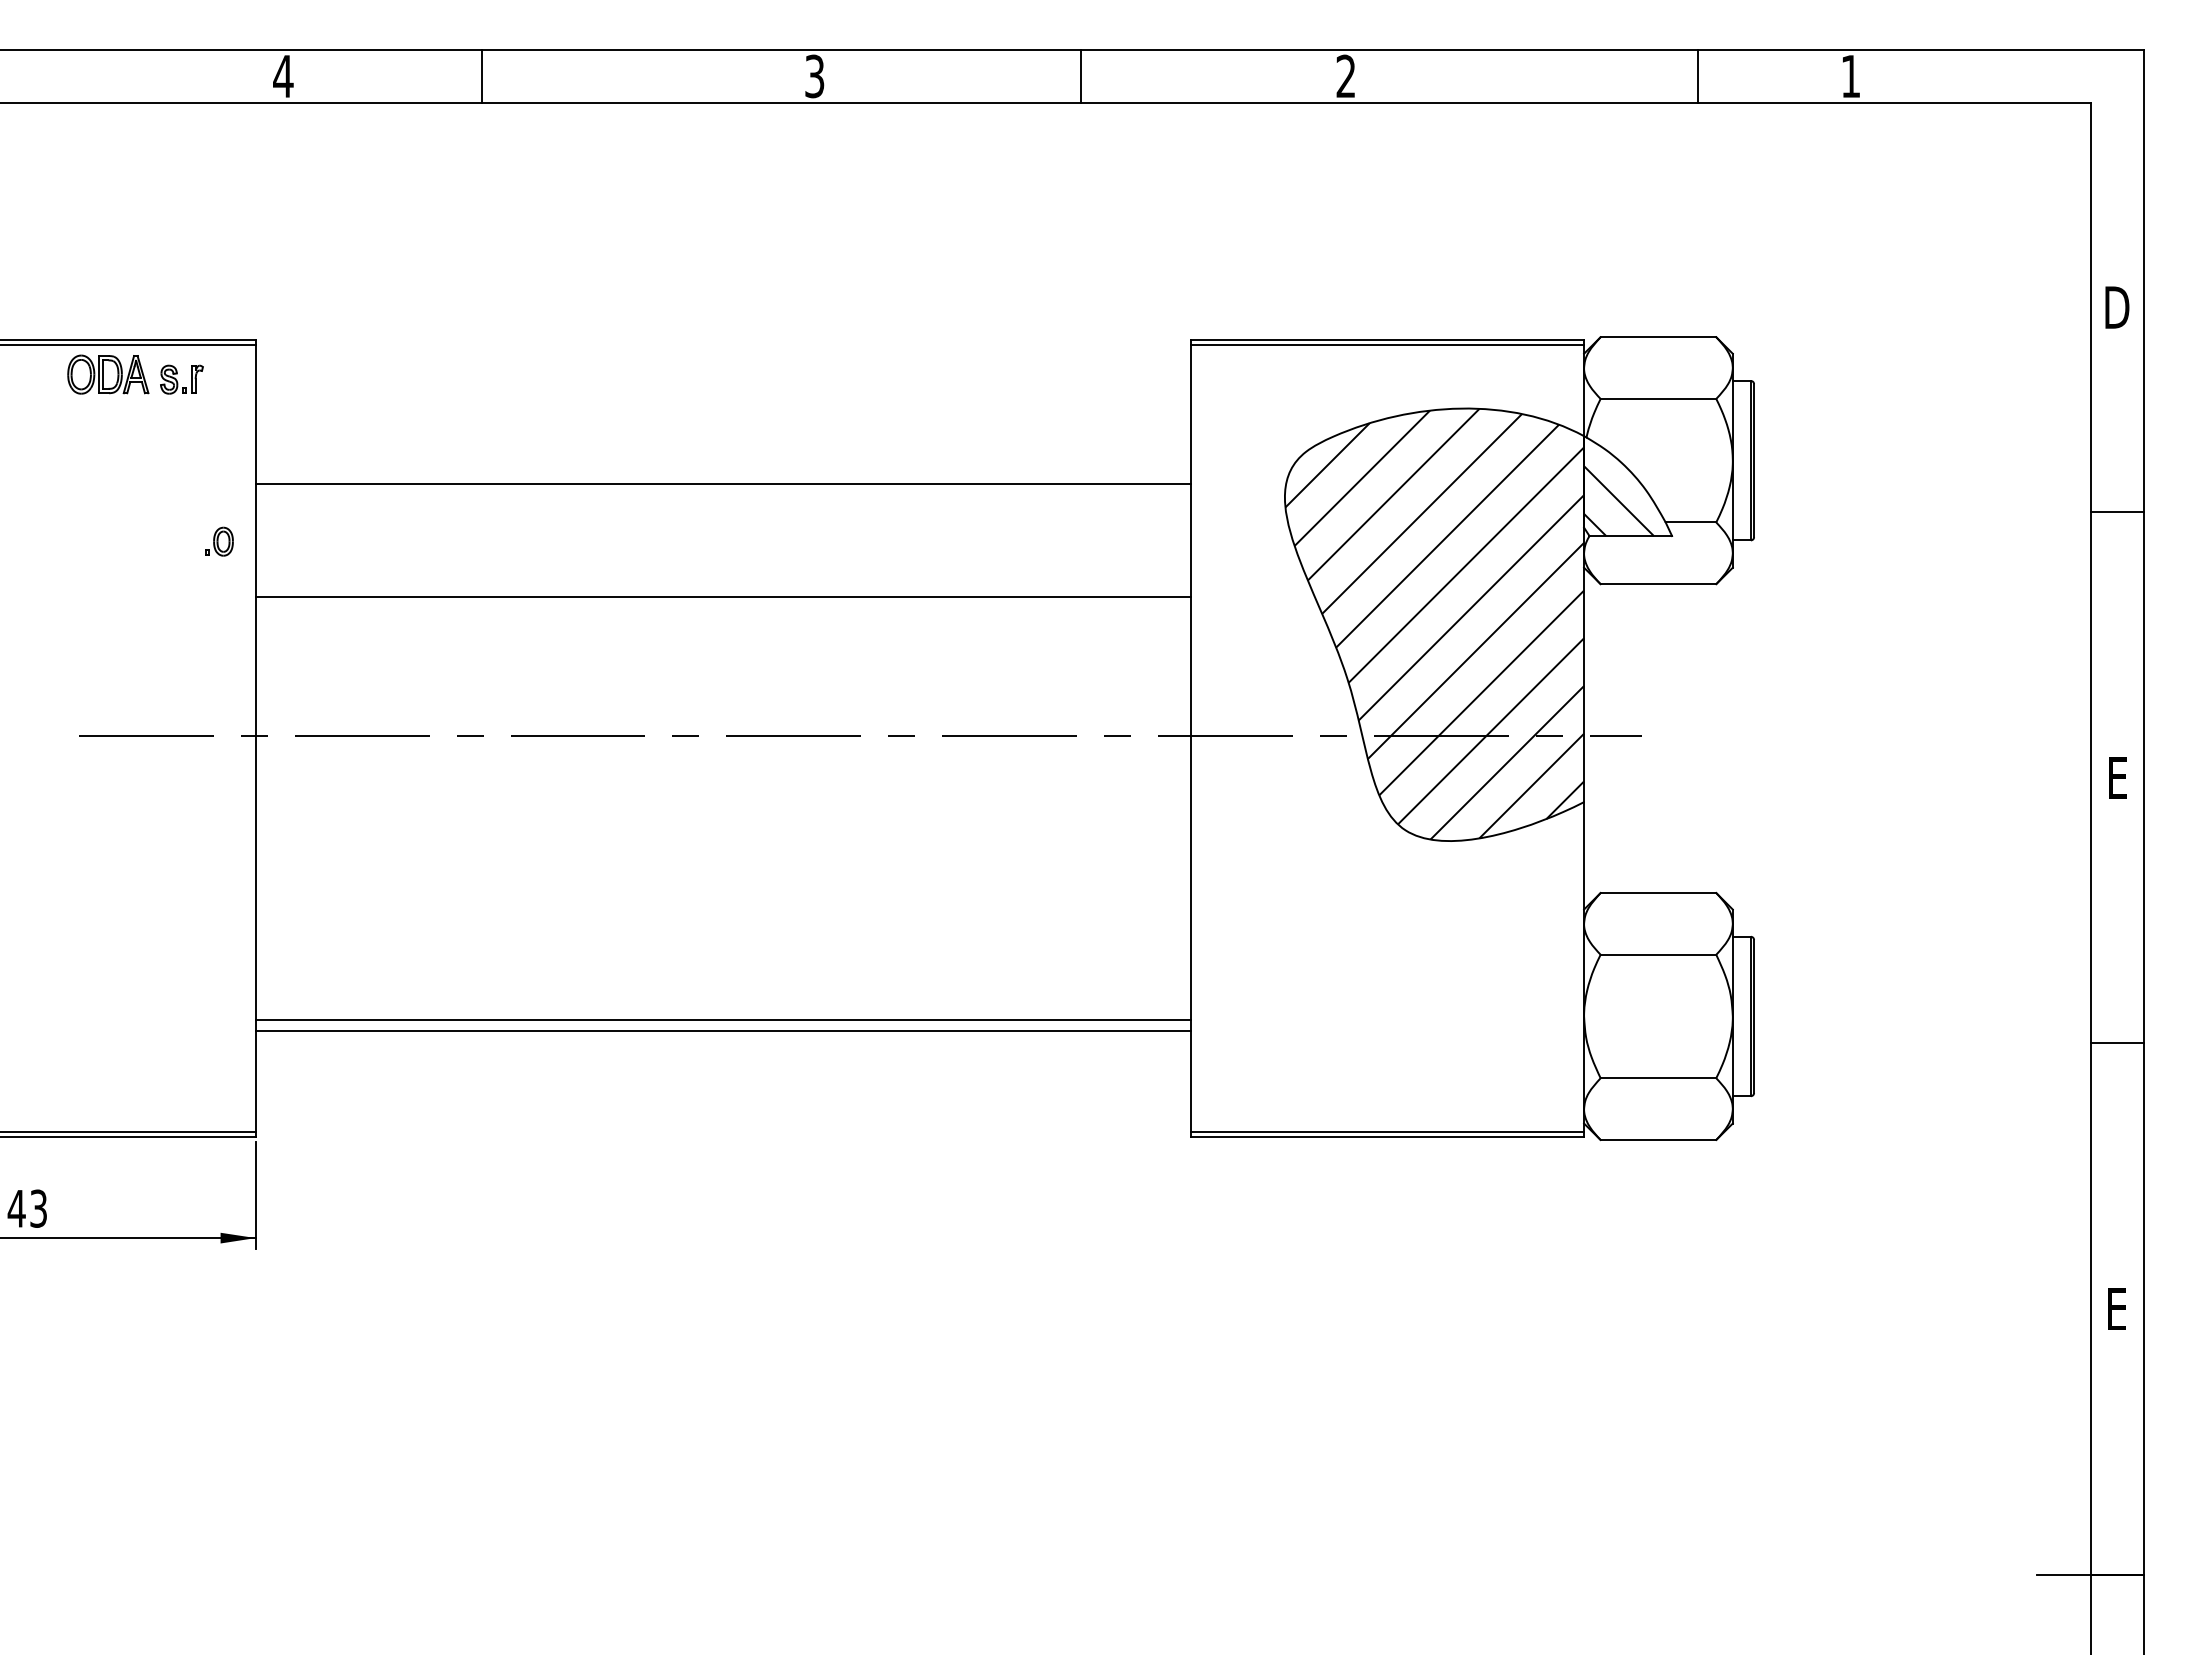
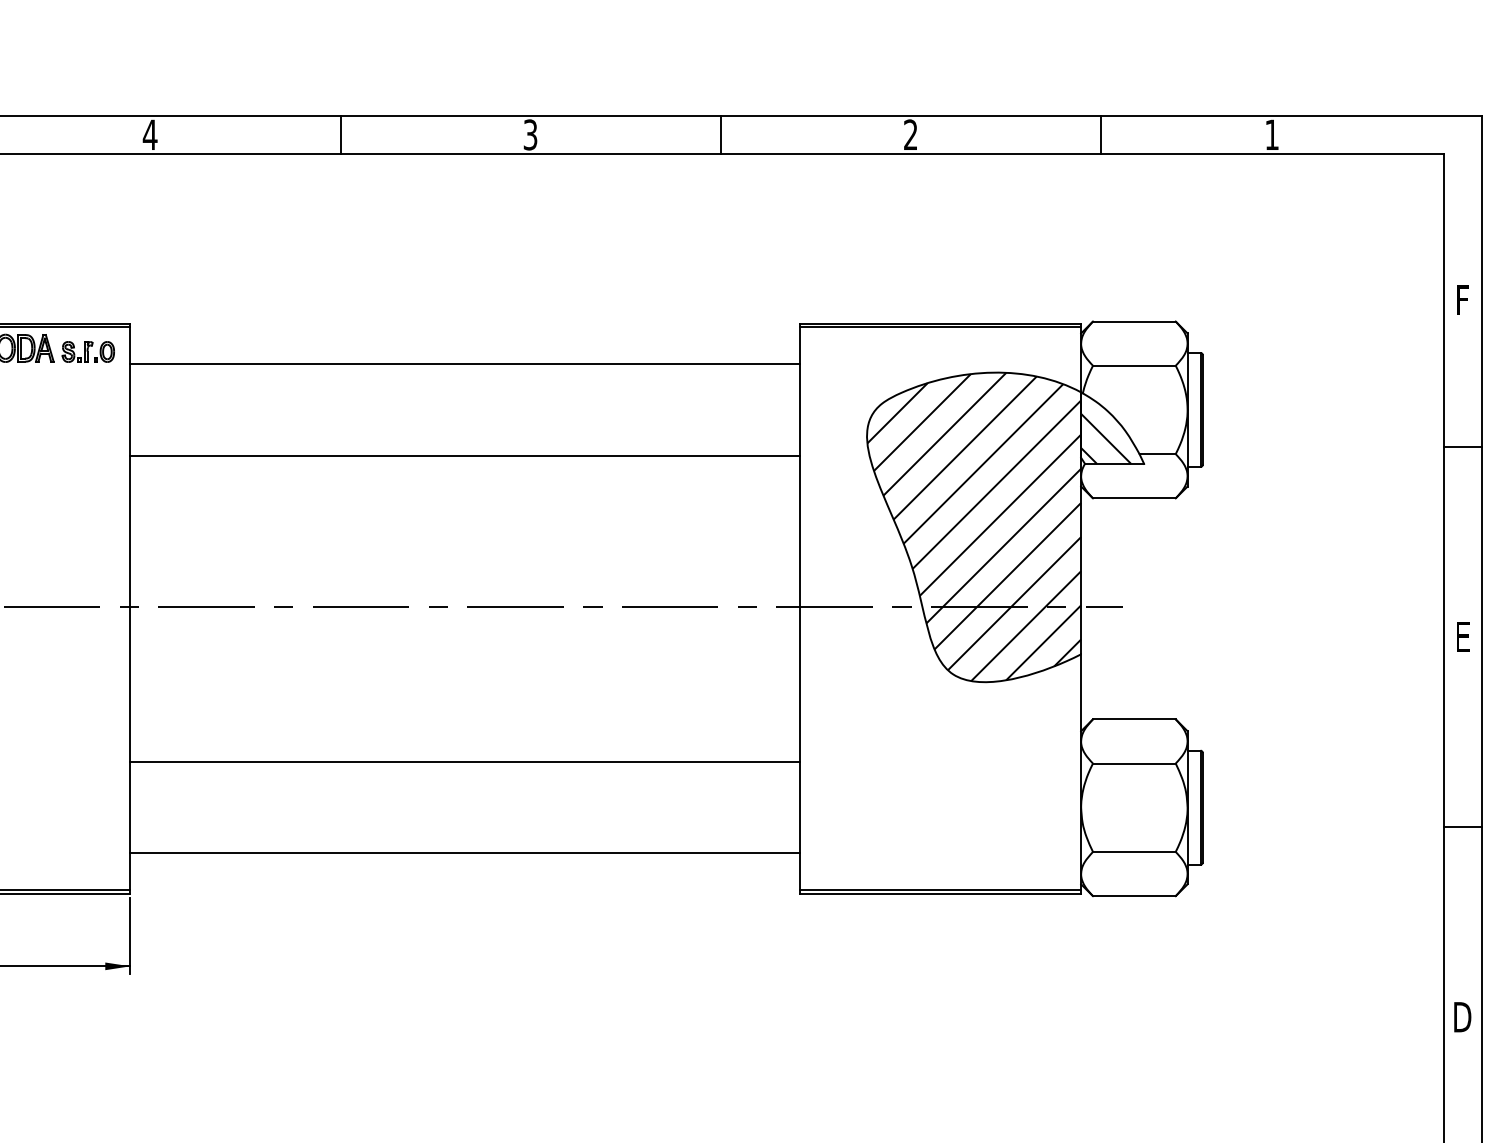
line: (481, 75) -> (340, 134), moved
line: (1698, 75) -> (1101, 134), moved
text: (2117, 307) -> (1462, 300), D -> F
line: (722, 483) -> (464, 364), moved
part: (219, 541) -> (104, 351), moved
line: (722, 597) -> (464, 455), moved
line: (722, 1020) -> (464, 853), moved
line: (722, 1030) -> (464, 761), moved
text: (2117, 1309) -> (1462, 1017), E -> D

